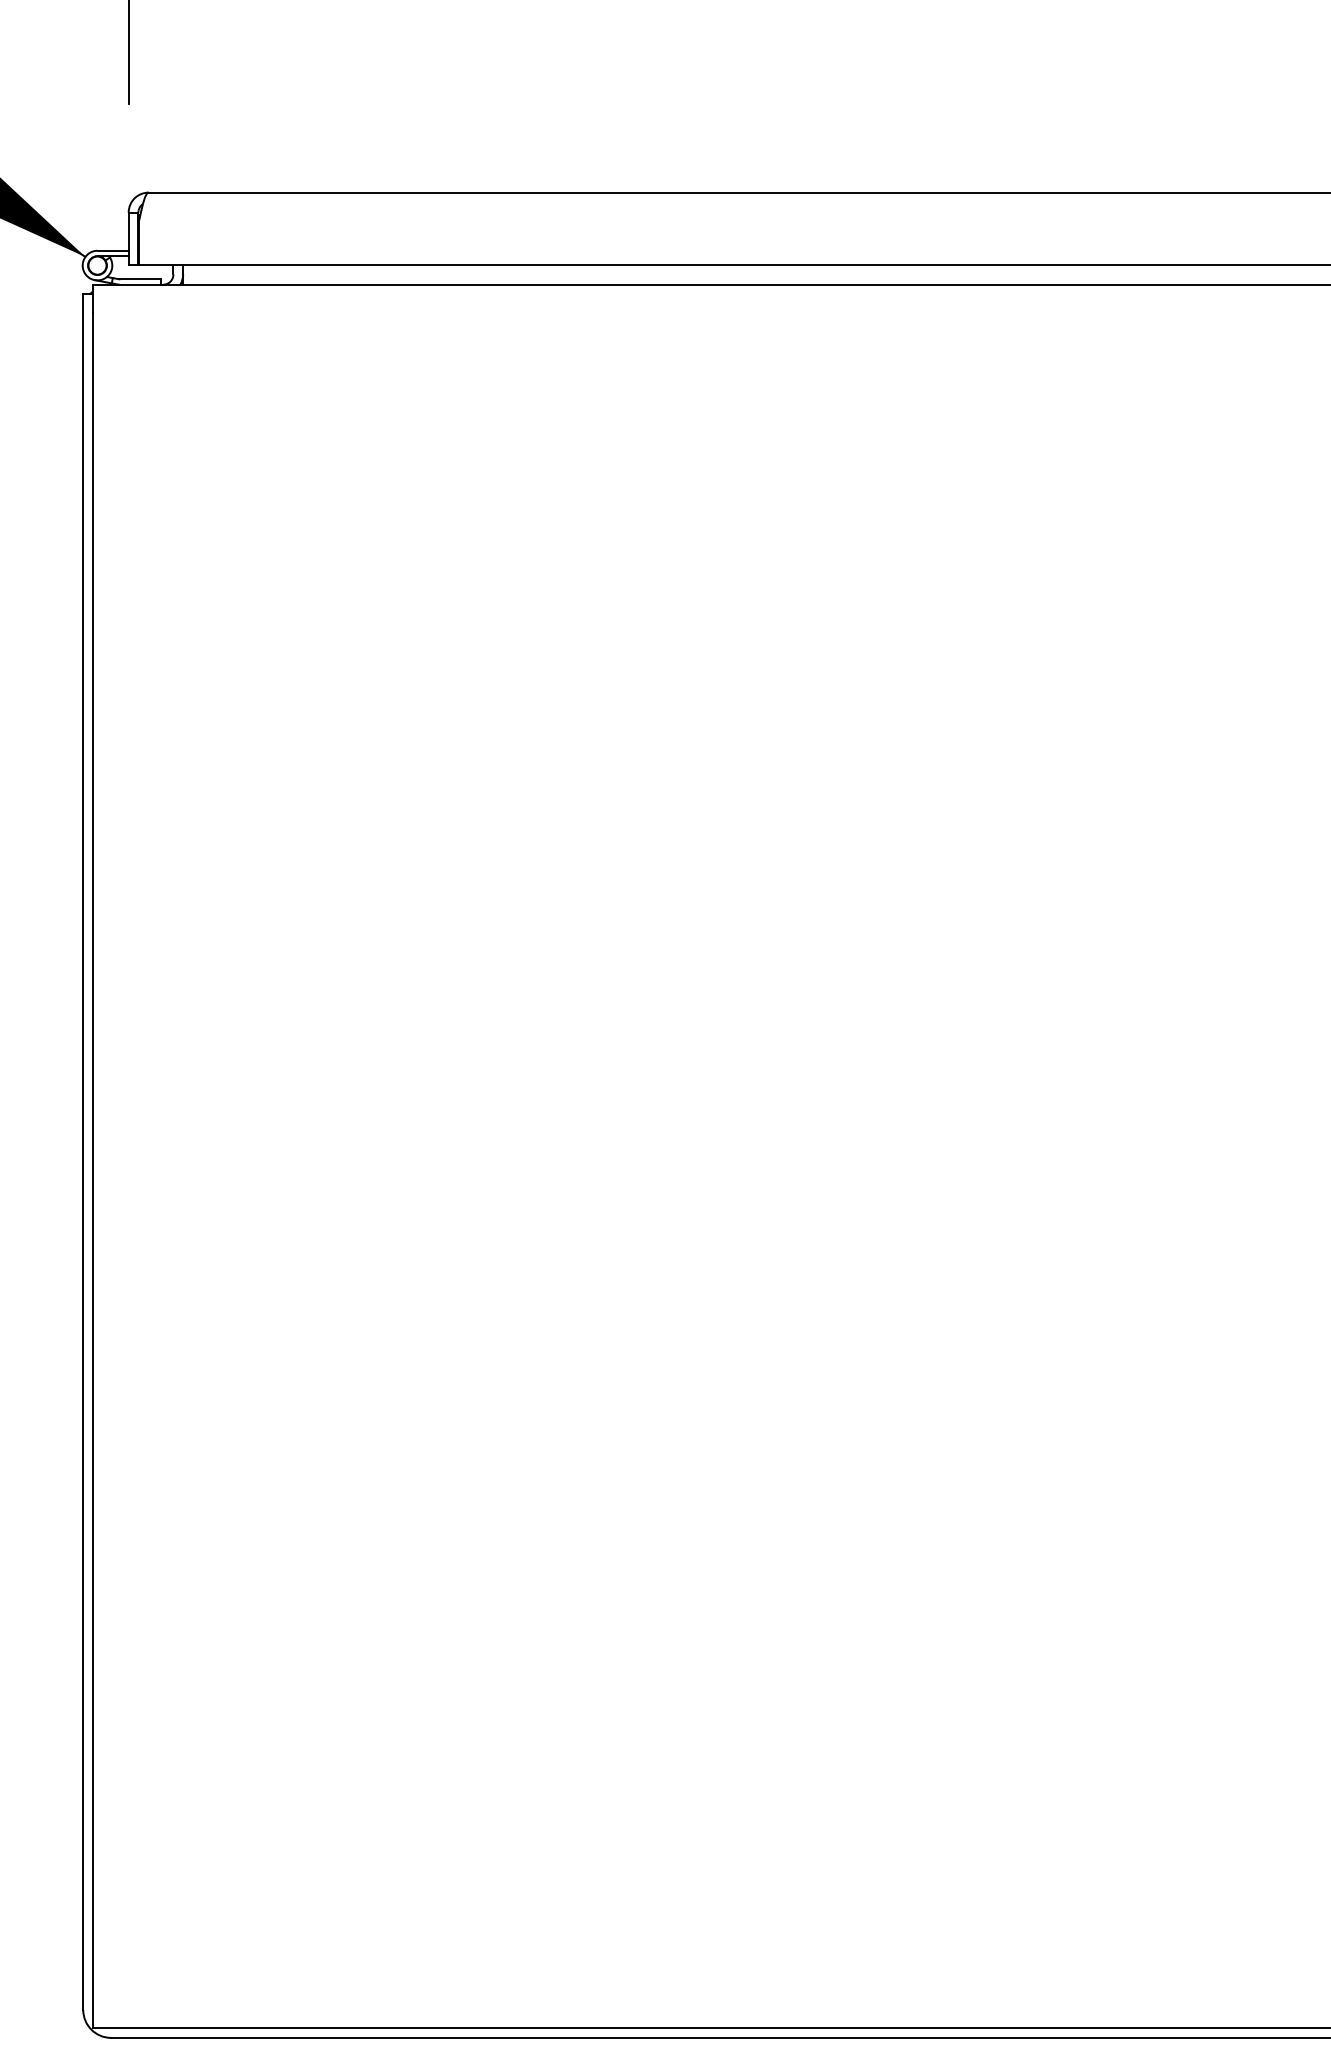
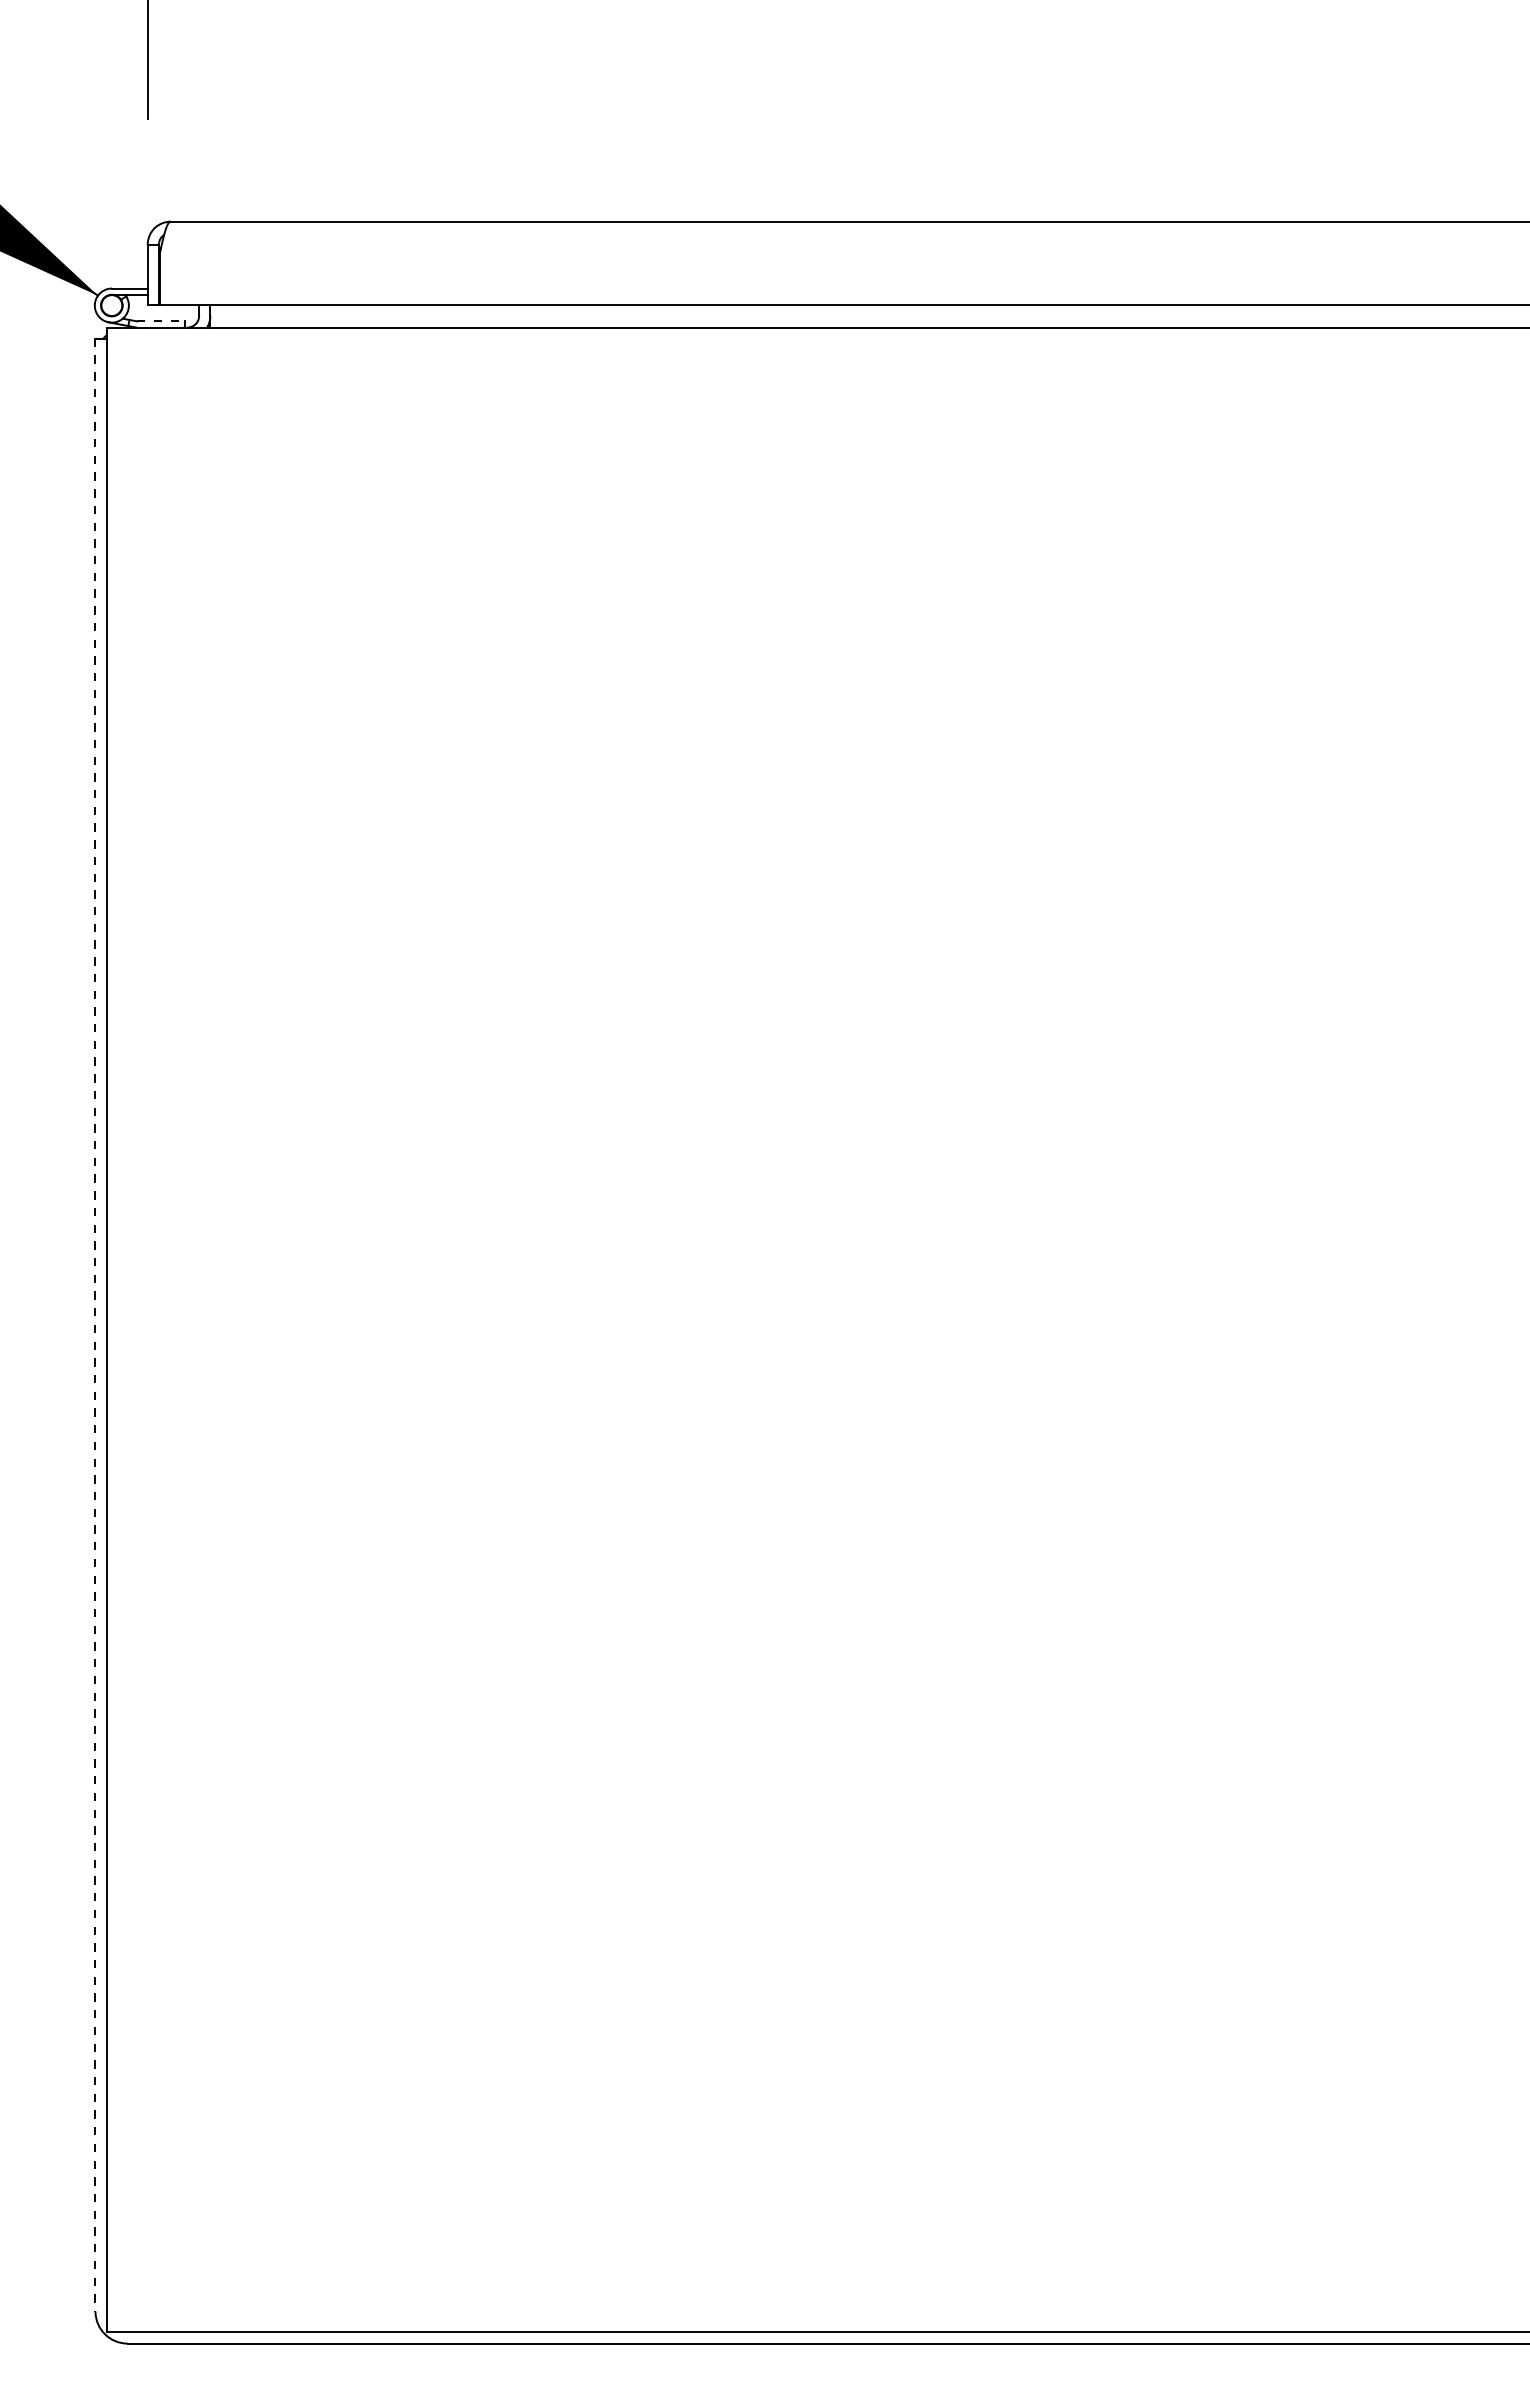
line: (140, 279) -> (161, 321), solid -> dashed
line: (83, 1152) -> (95, 1325), solid -> dashed

